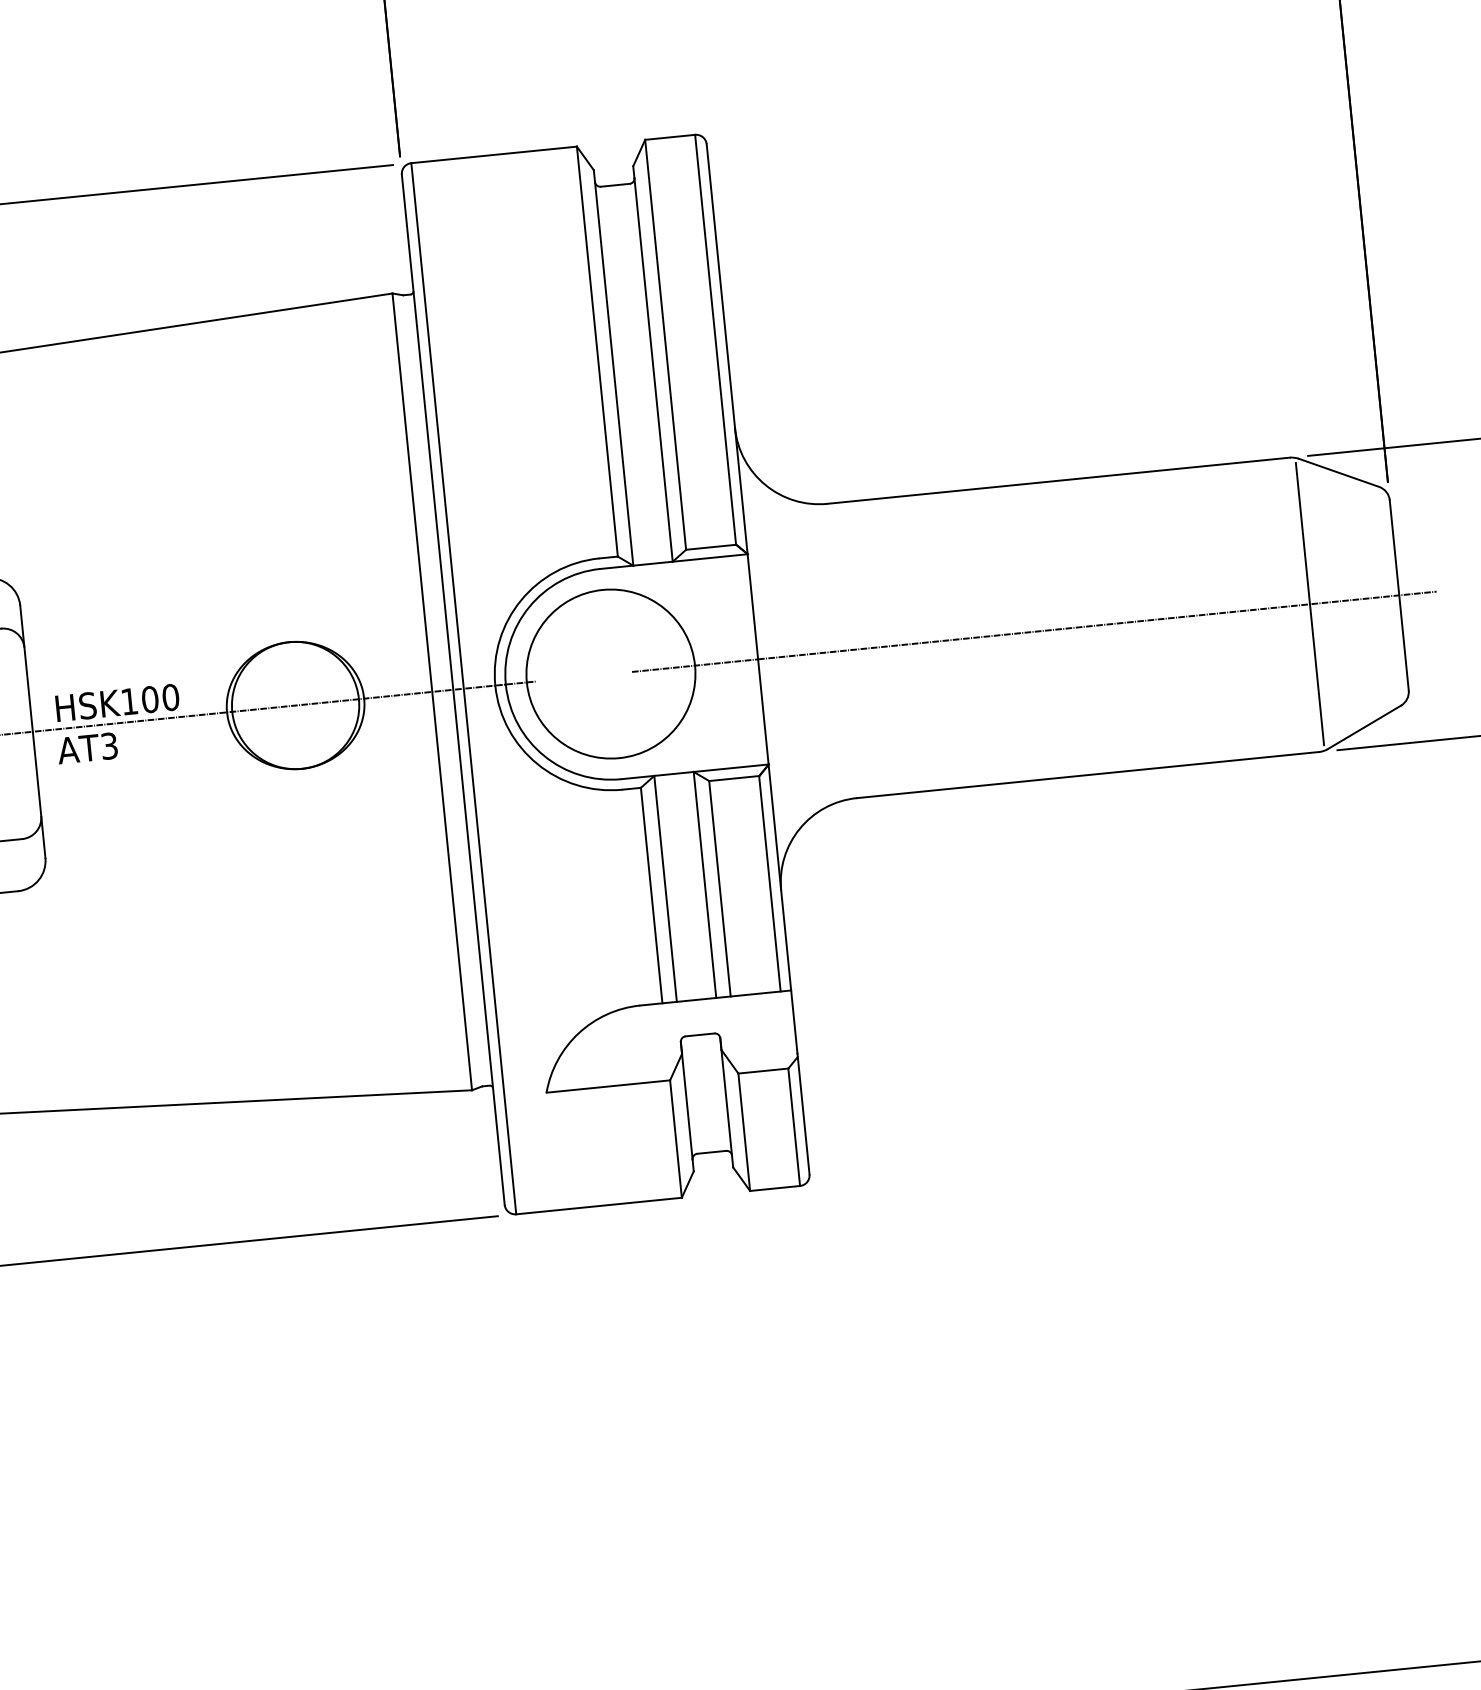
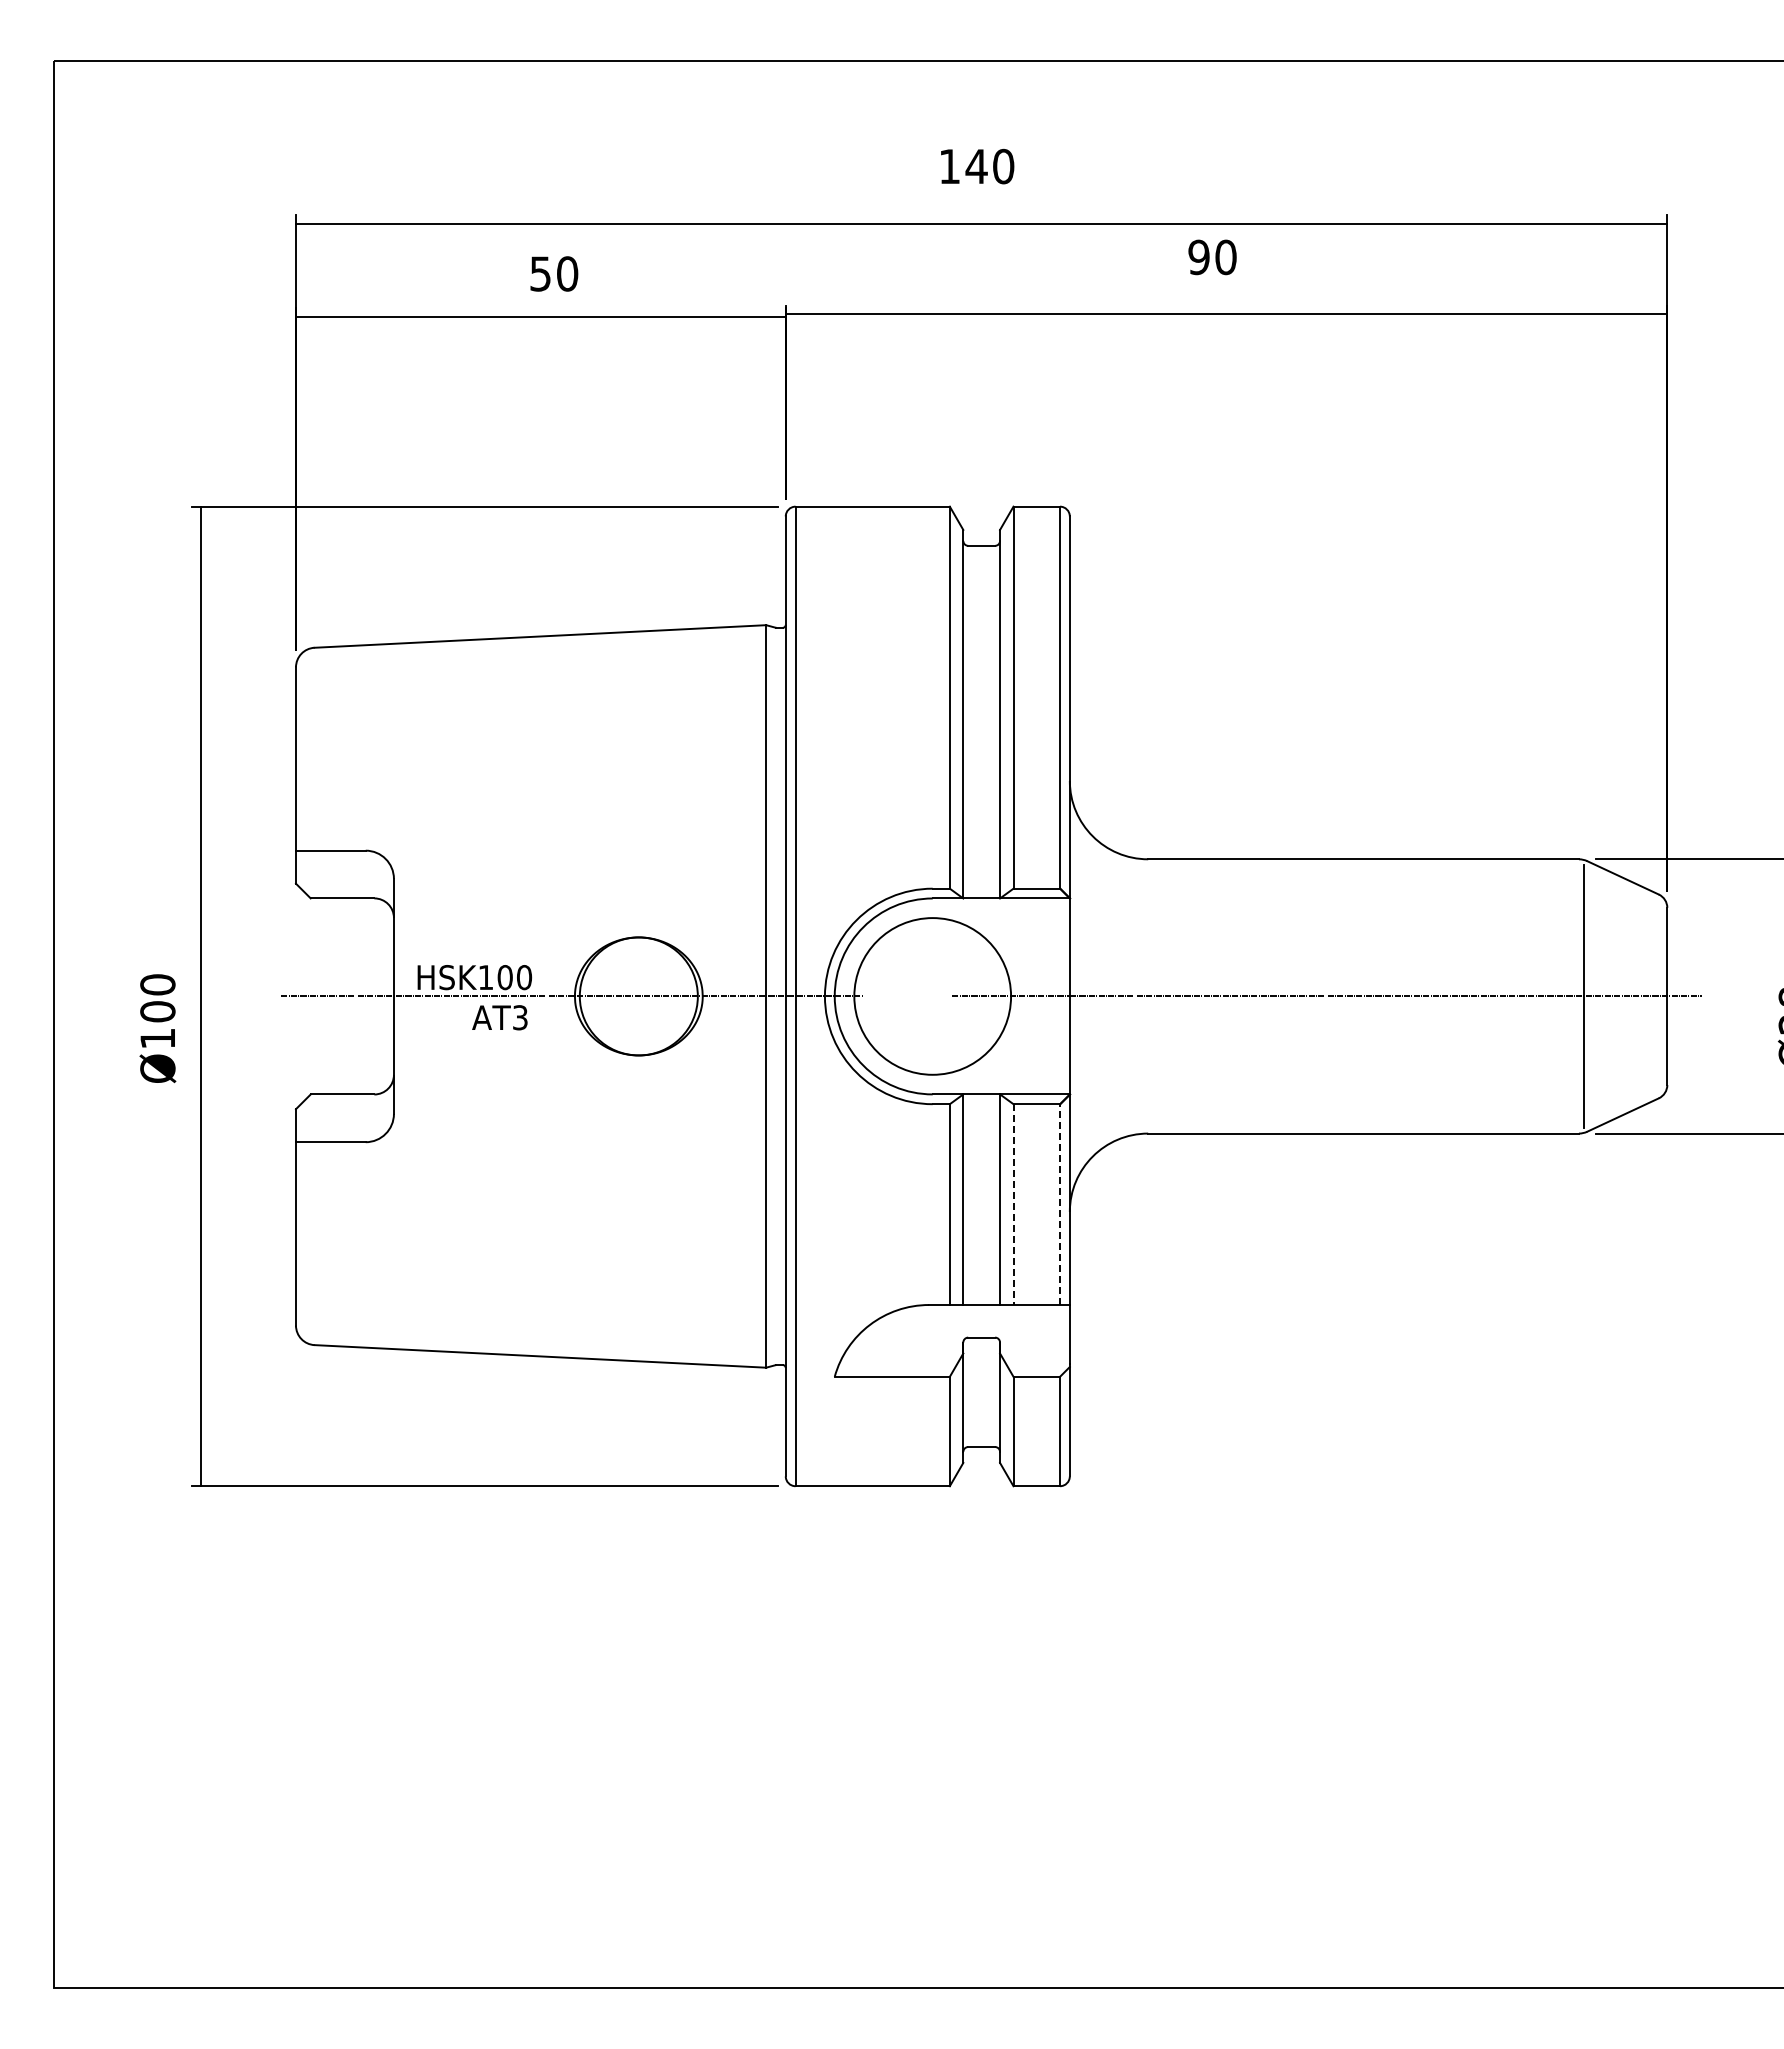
text: (87, 748) -> (499, 1017), moved
line: (770, 883) -> (1060, 1204), solid -> dashed
line: (720, 889) -> (1013, 1205), solid -> dashed

